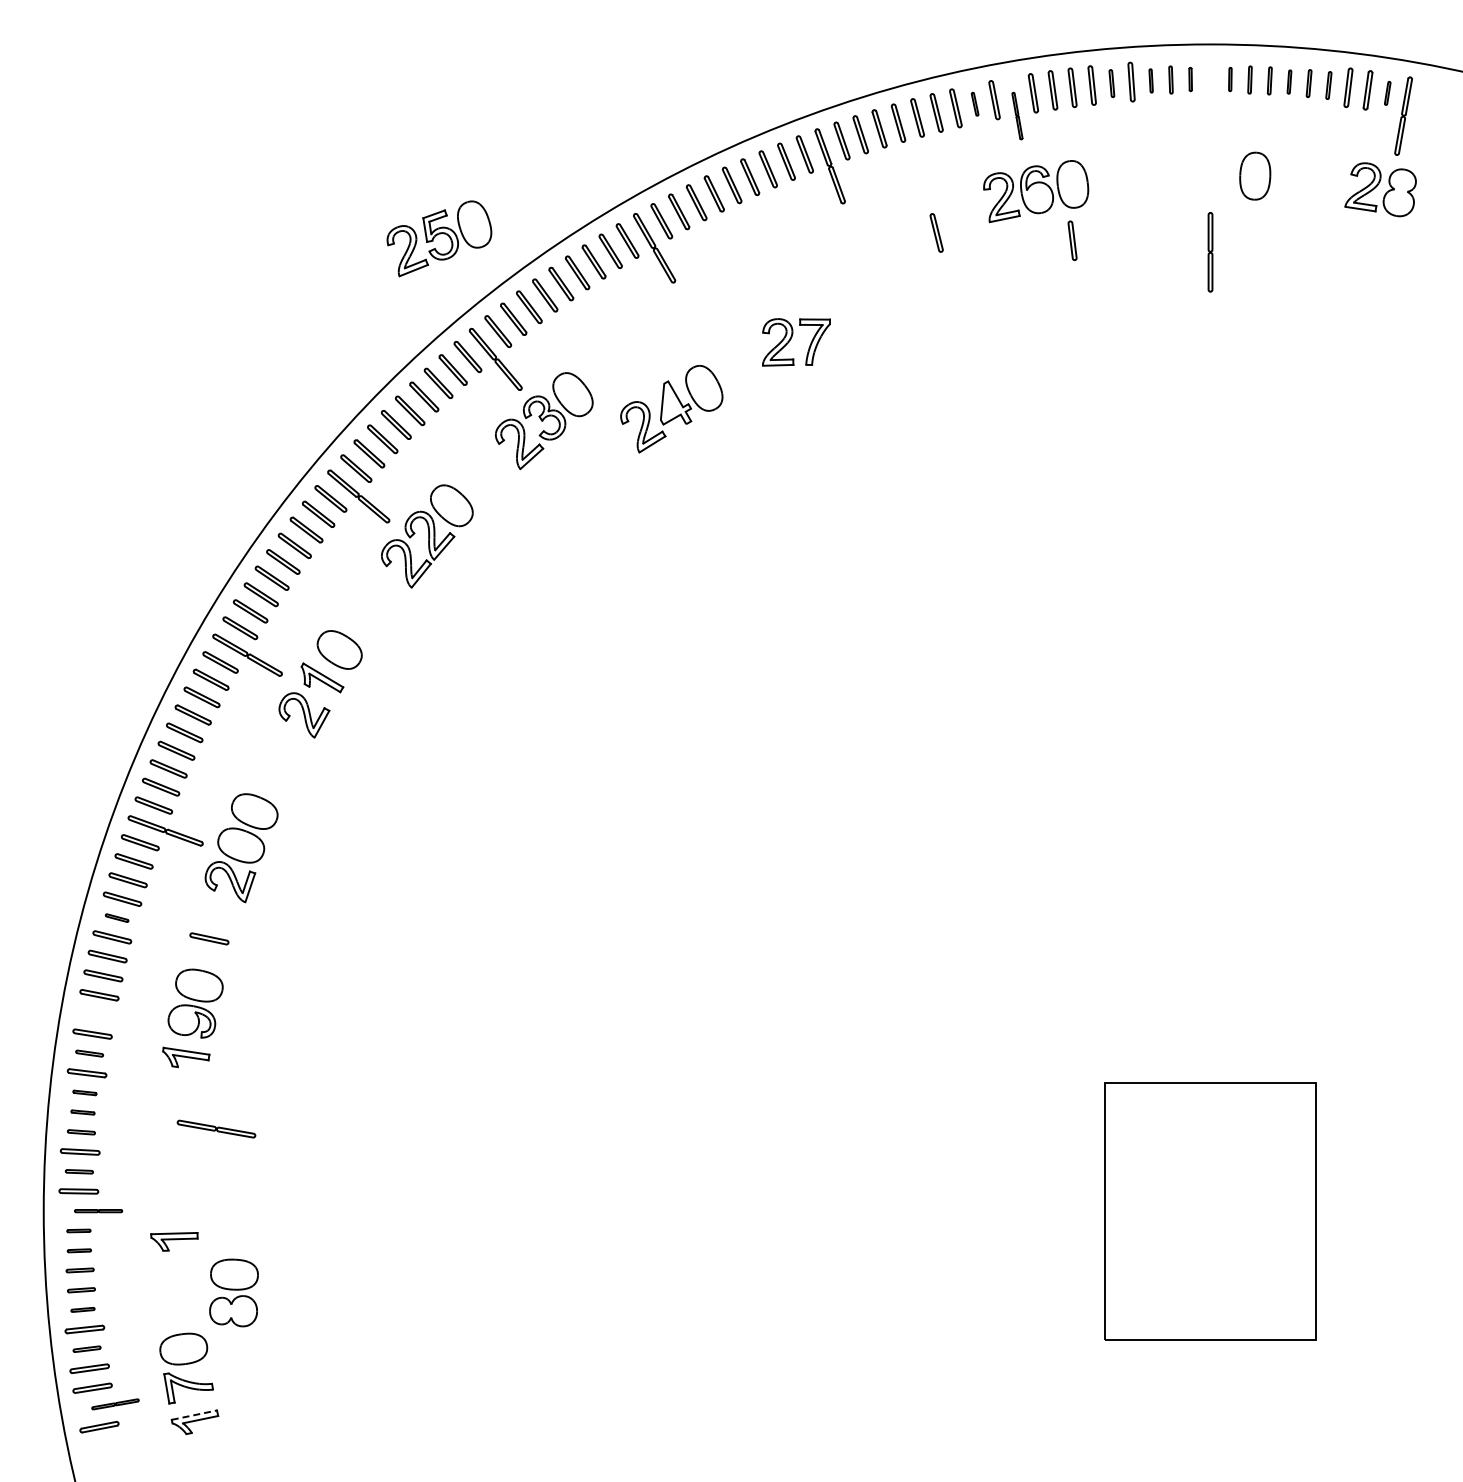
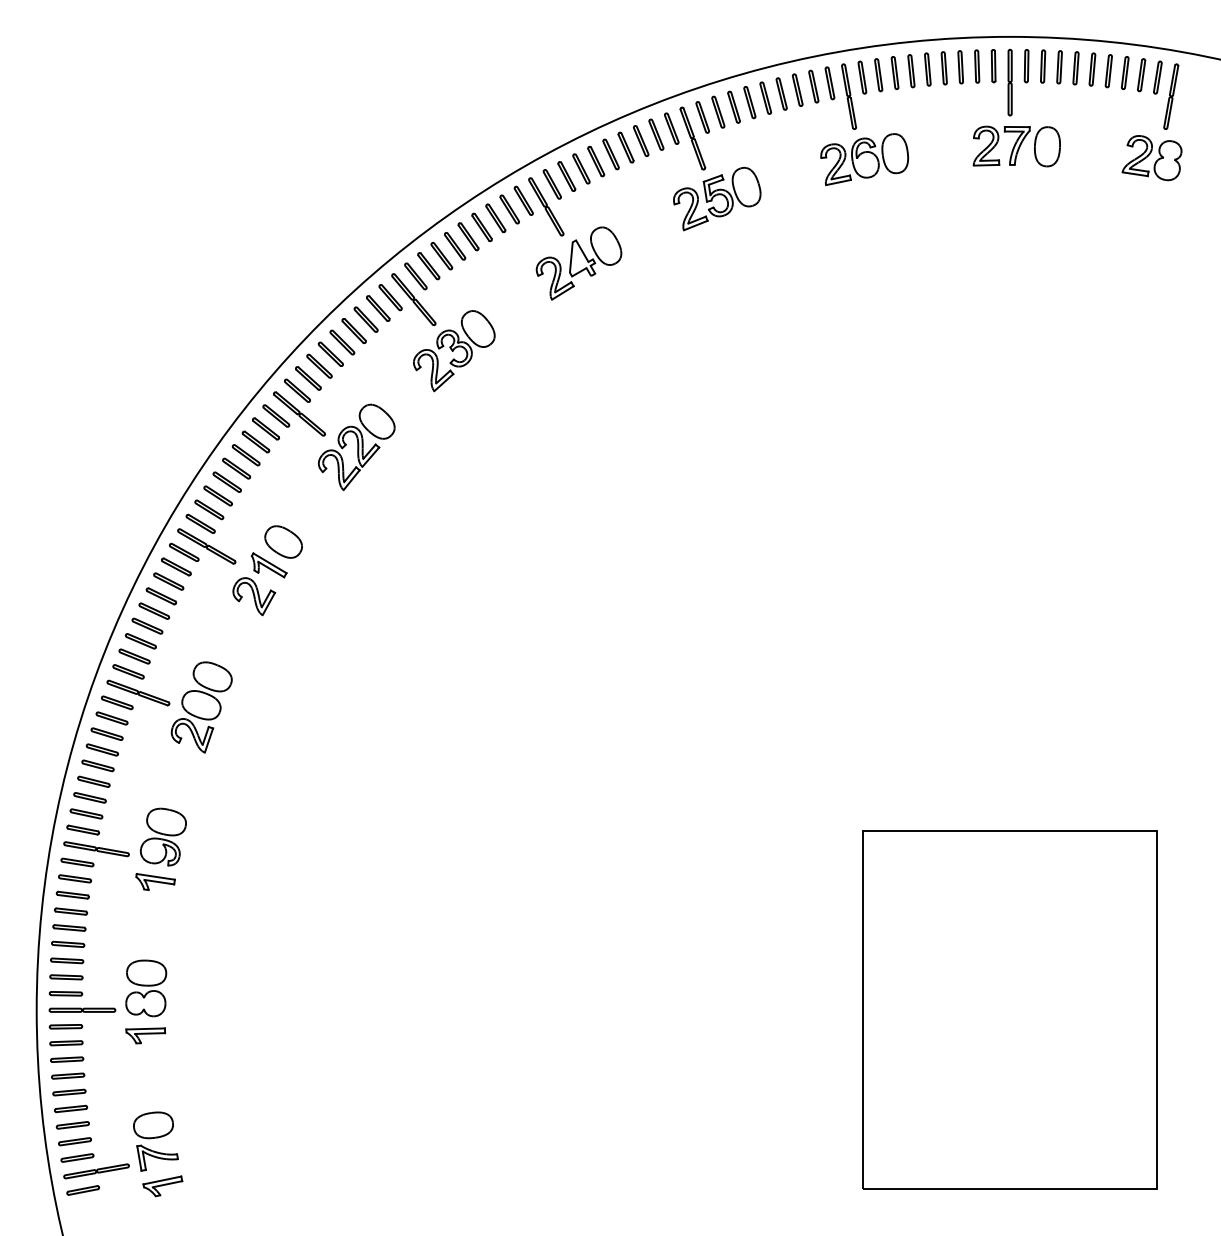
part: (1170, 79) -> (976, 66), size x1.43
part: (1190, 79) -> (993, 66), size x1.67
part: (1230, 79) -> (1026, 66), size x1.67
part: (1249, 79) -> (1042, 66), size x1.43
part: (1150, 80) -> (960, 66), size x1.67
part: (1269, 80) -> (1059, 66), size x1.43
part: (1289, 81) -> (1076, 67), size x1.67
part: (1111, 83) -> (927, 69), size x1.43
part: (1308, 83) -> (1091, 69), size x1.43
part: (1328, 85) -> (1108, 71), size x1.43
part: (1387, 93) -> (1157, 77), size x1.67
part: (974, 104) -> (813, 86), size x1.67
part: (1017, 115) -> (849, 96), size x1.67
part: (936, 232) -> (781, 193), removed
part: (439, 238) -> (717, 198), moved
part: (1072, 240) -> (894, 200), removed
part: (1210, 252) -> (1010, 82), moved
part: (796, 342) -> (1001, 146), moved
part: (671, 409) -> (578, 263), moved
part: (116, 917) -> (97, 765), size x1.67
part: (209, 938) -> (174, 782), removed
part: (89, 1053) -> (74, 878), size x1.43
part: (84, 1092) -> (70, 911), size x1.67
part: (82, 1112) -> (69, 927), size x1.67
part: (216, 1128) -> (96, 848), moved
part: (81, 1132) -> (68, 944), size x1.43
part: (79, 1171) -> (66, 977), size x1.43
part: (98, 1210) -> (82, 1009), size x1.67
part: (1210, 1211) -> (1010, 1010), size x1.67
part: (78, 1230) -> (65, 1026), size x1.67
part: (79, 1250) -> (66, 1043), size x1.67
part: (79, 1270) -> (66, 1059), size x1.43
part: (81, 1290) -> (68, 1076), size x1.43
part: (233, 1292) -> (145, 988), moved
part: (82, 1309) -> (69, 1092), size x1.67
part: (86, 1349) -> (72, 1125), size x1.43
part: (115, 1404) -> (96, 1171), size x1.67
line: (194, 1415) -> (162, 1180), dashed -> solid

